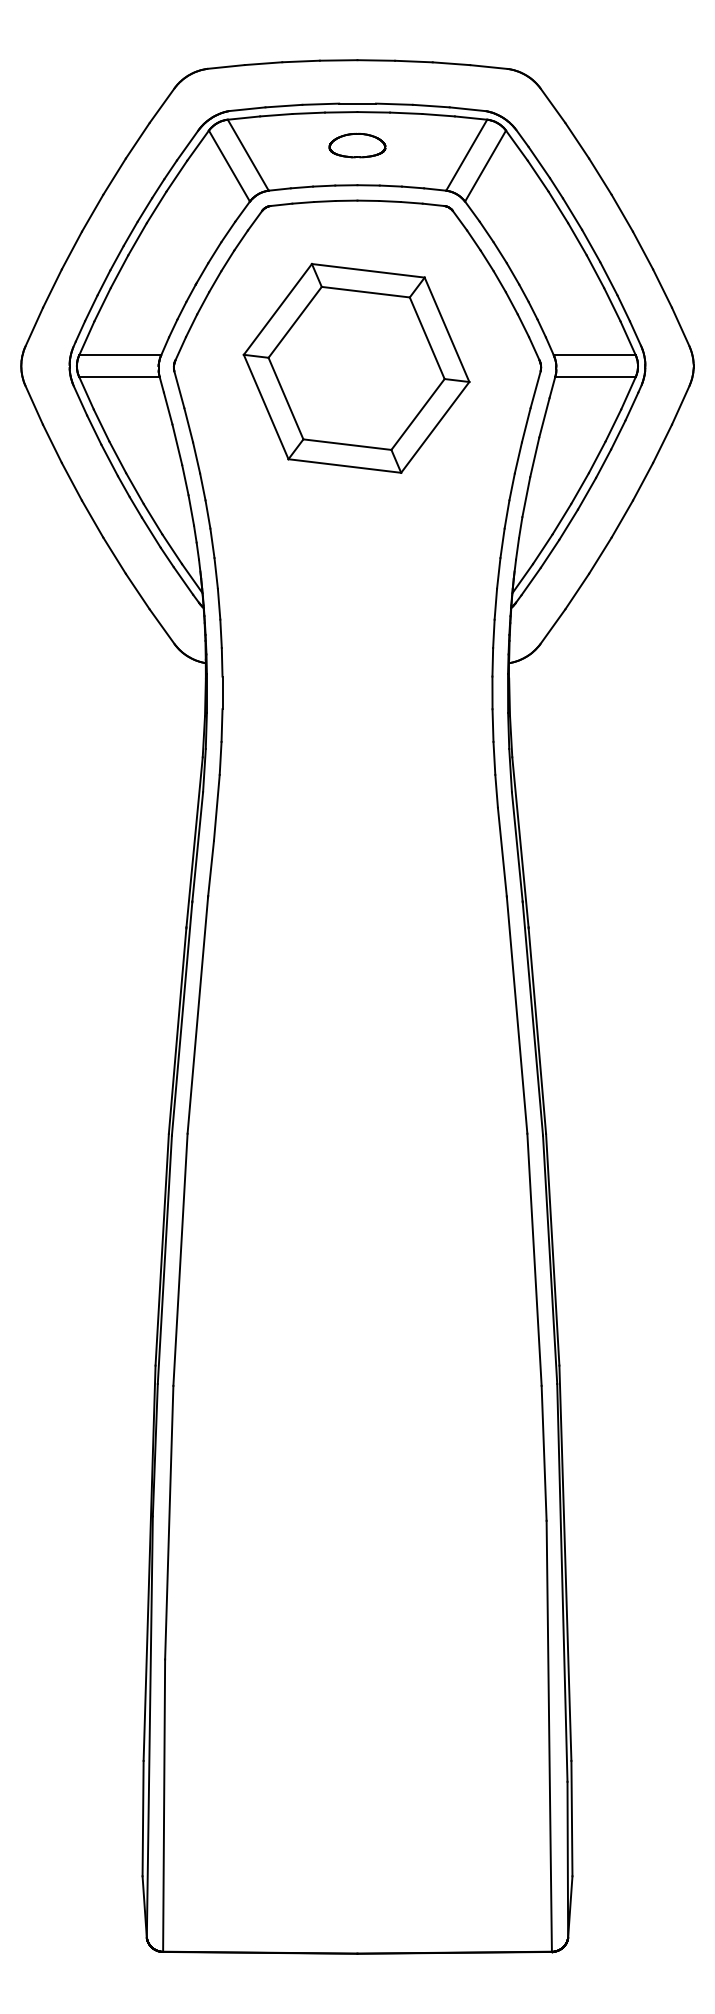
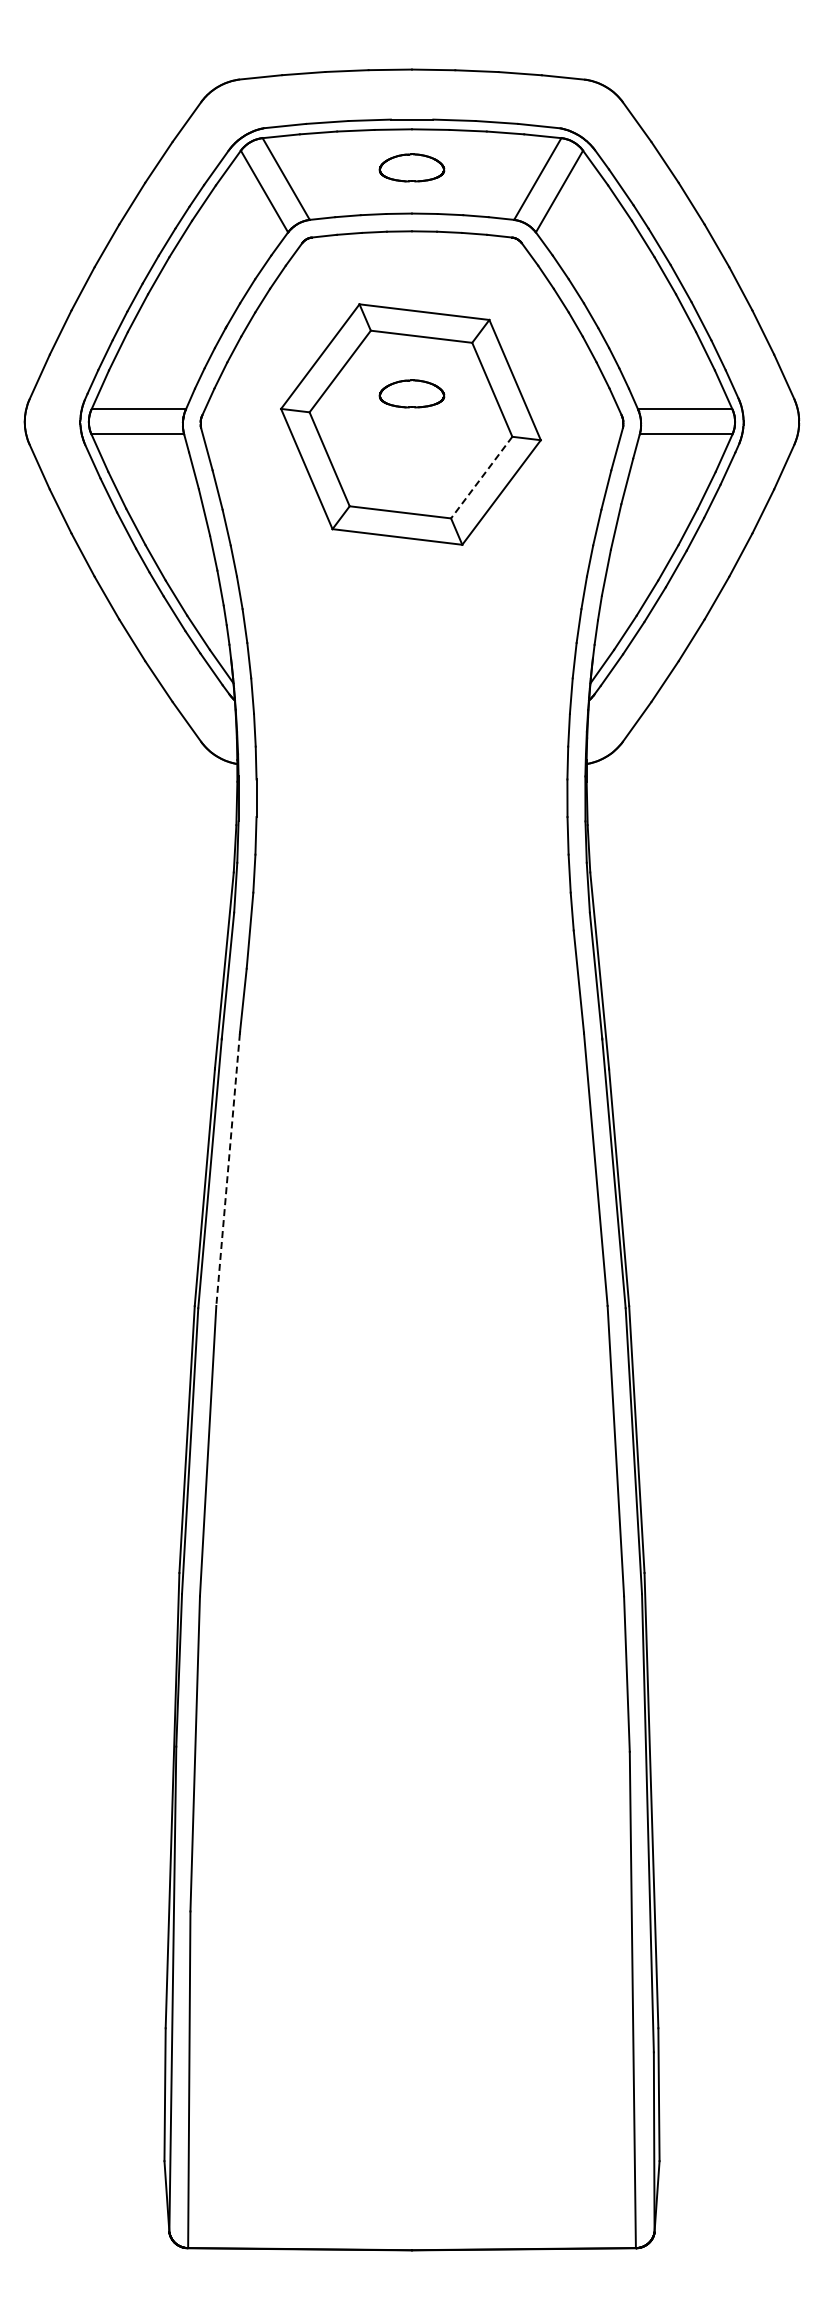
part: (357, 341) -> (411, 393), added
line: (417, 415) -> (481, 478), solid -> dashed
line: (198, 1015) -> (228, 1169), solid -> dashed

